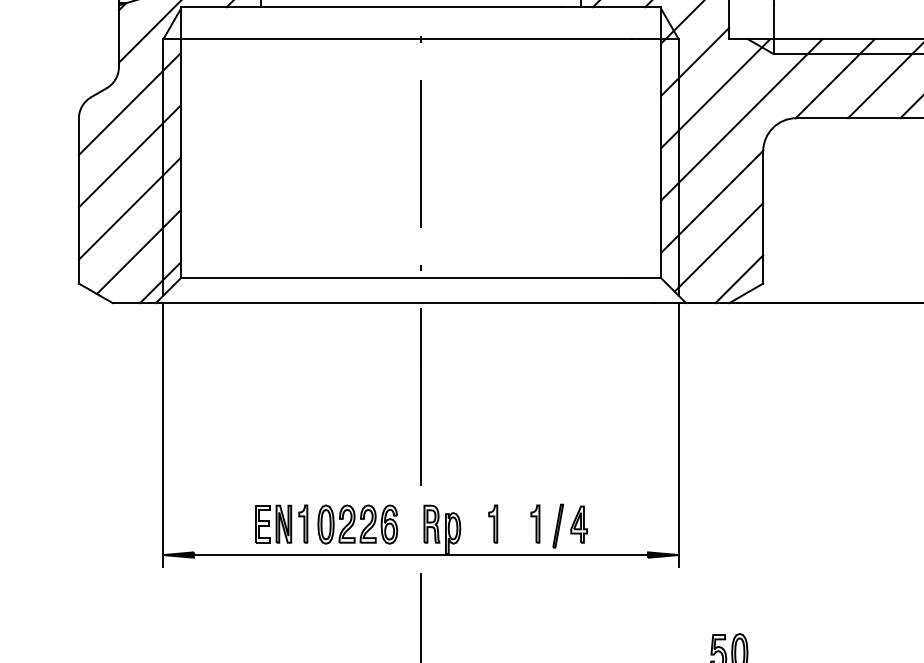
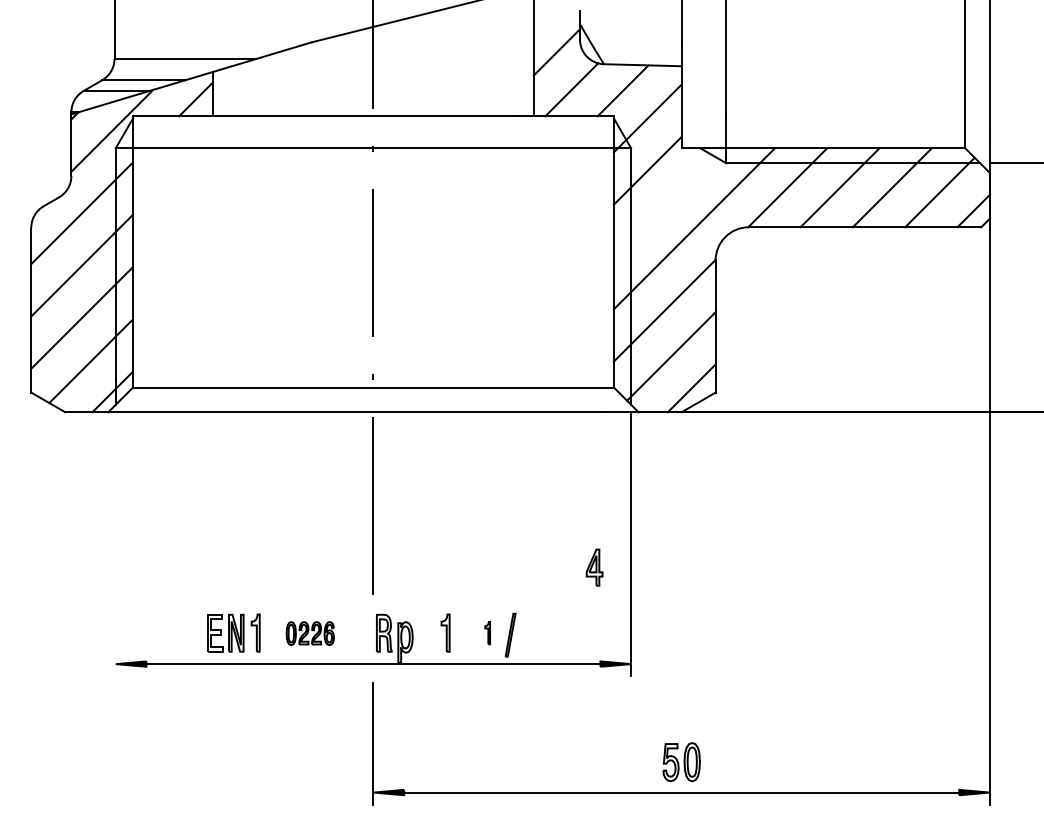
line: (715, 93) -> (667, 202), removed
line: (163, 435) -> (115, 544), removed
part: (535, 523) -> (487, 632), size x0.6
part: (358, 524) -> (310, 633), size x0.6
part: (579, 524) -> (594, 567), moved

